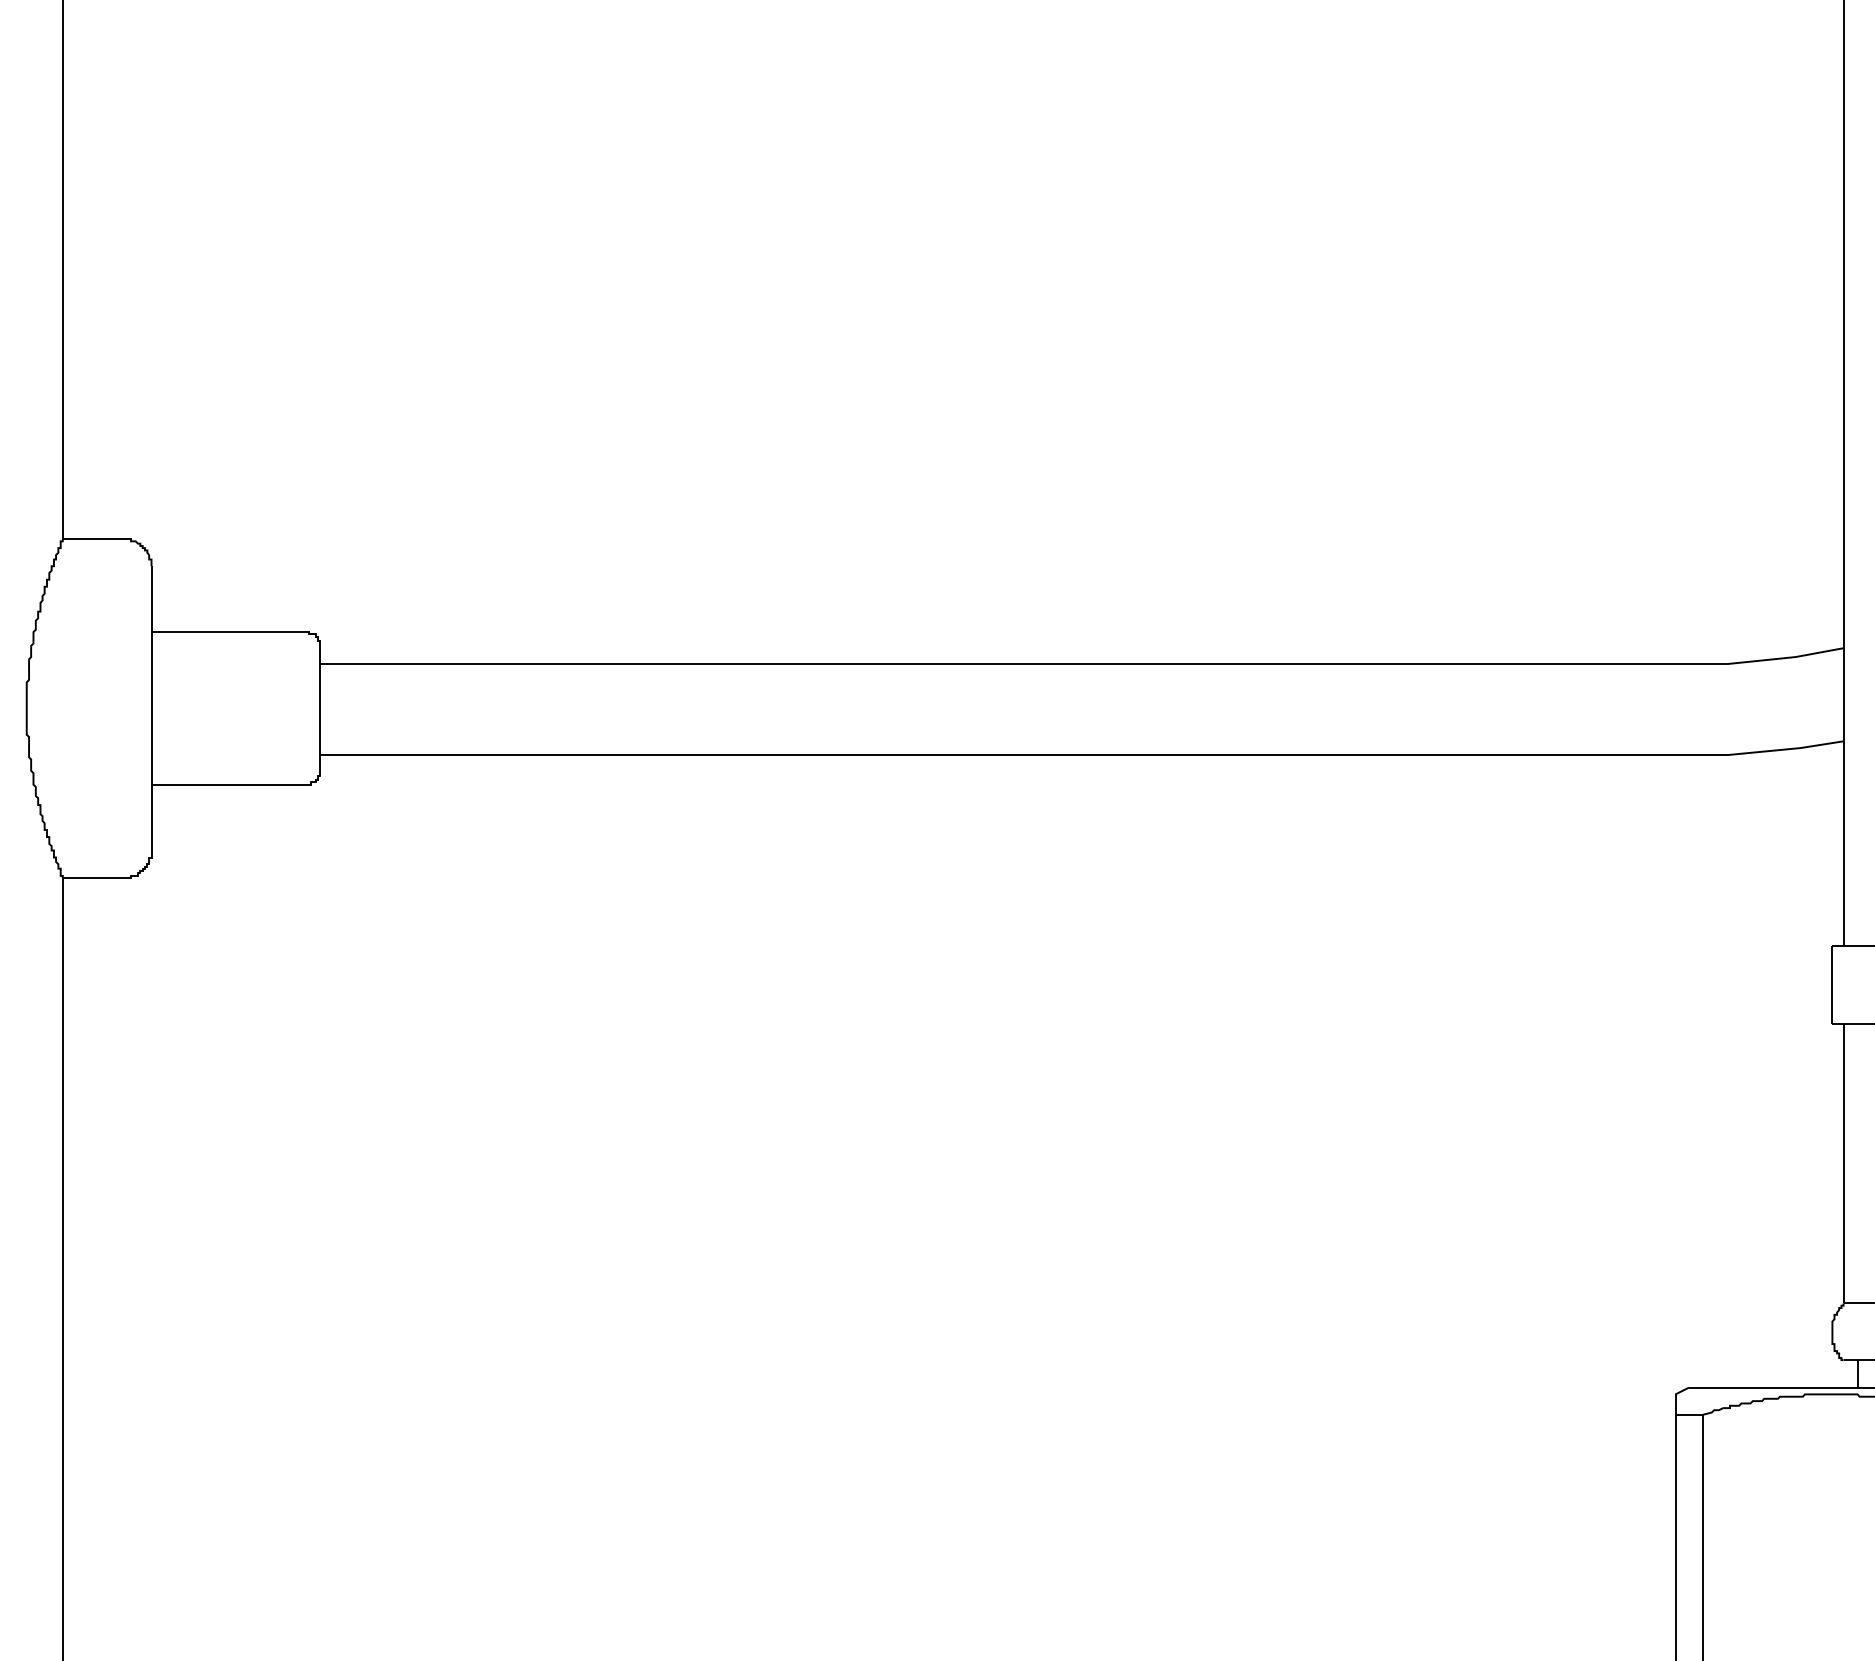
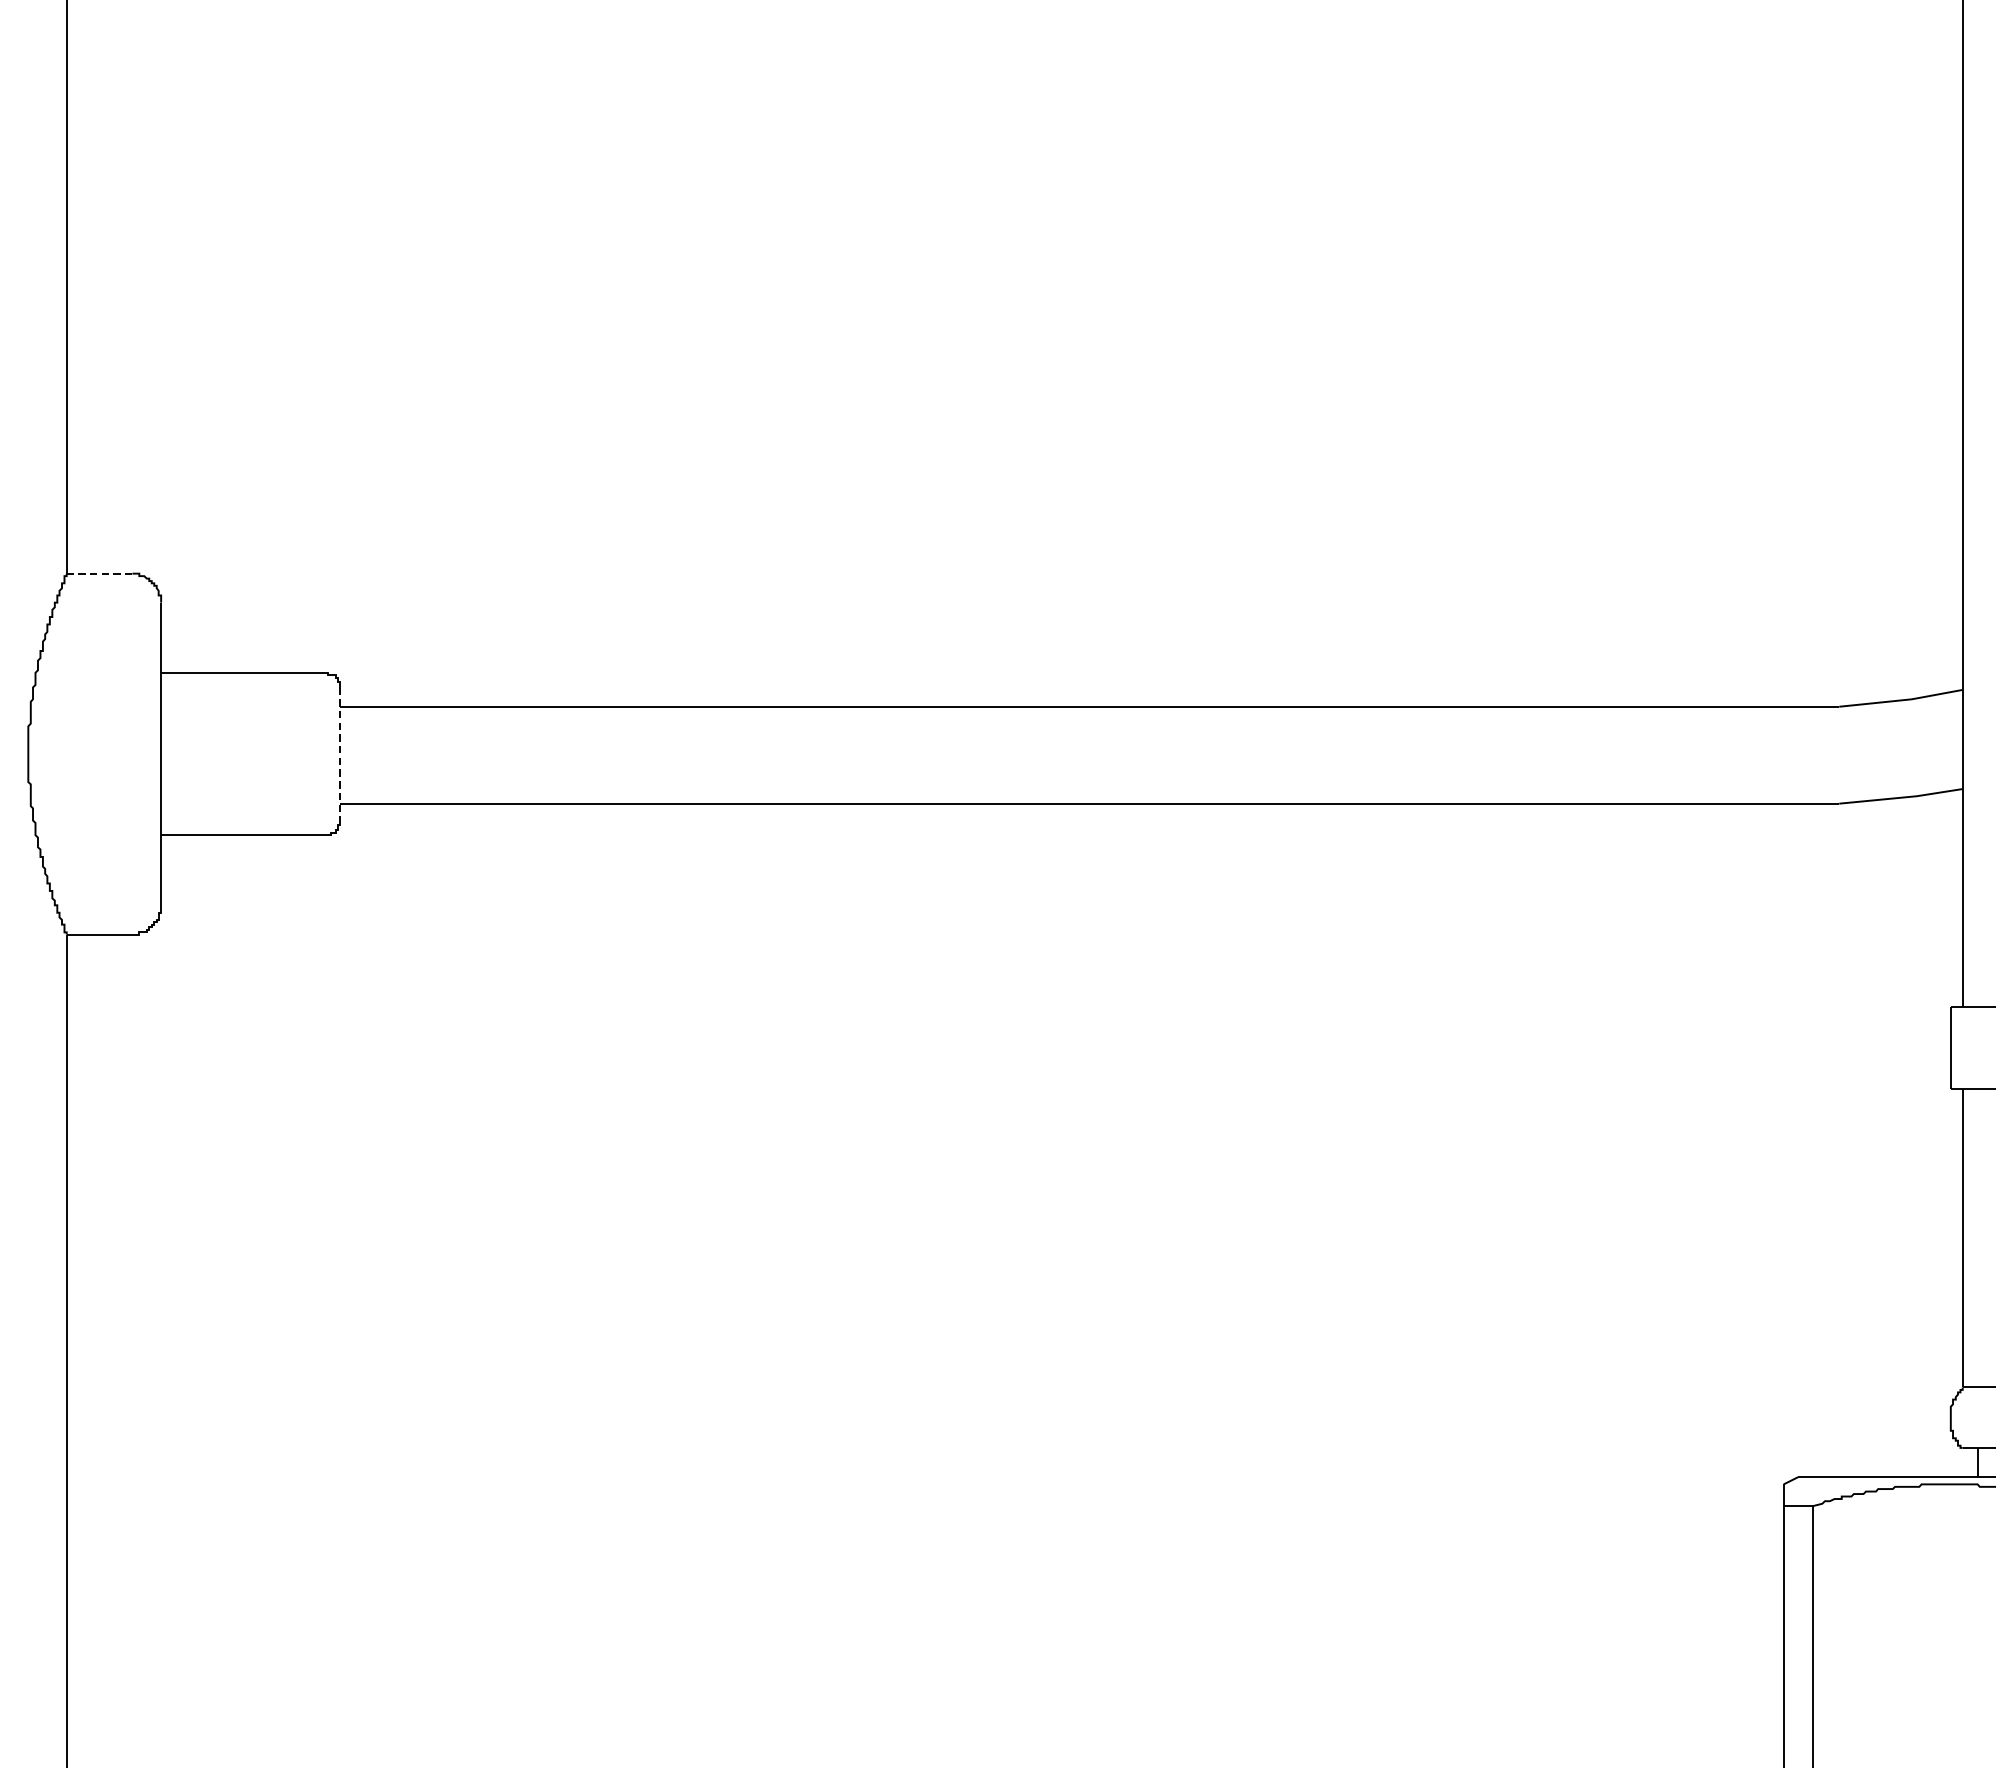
line: (93, 539) -> (99, 574), solid -> dashed
line: (319, 708) -> (340, 754), solid -> dashed

